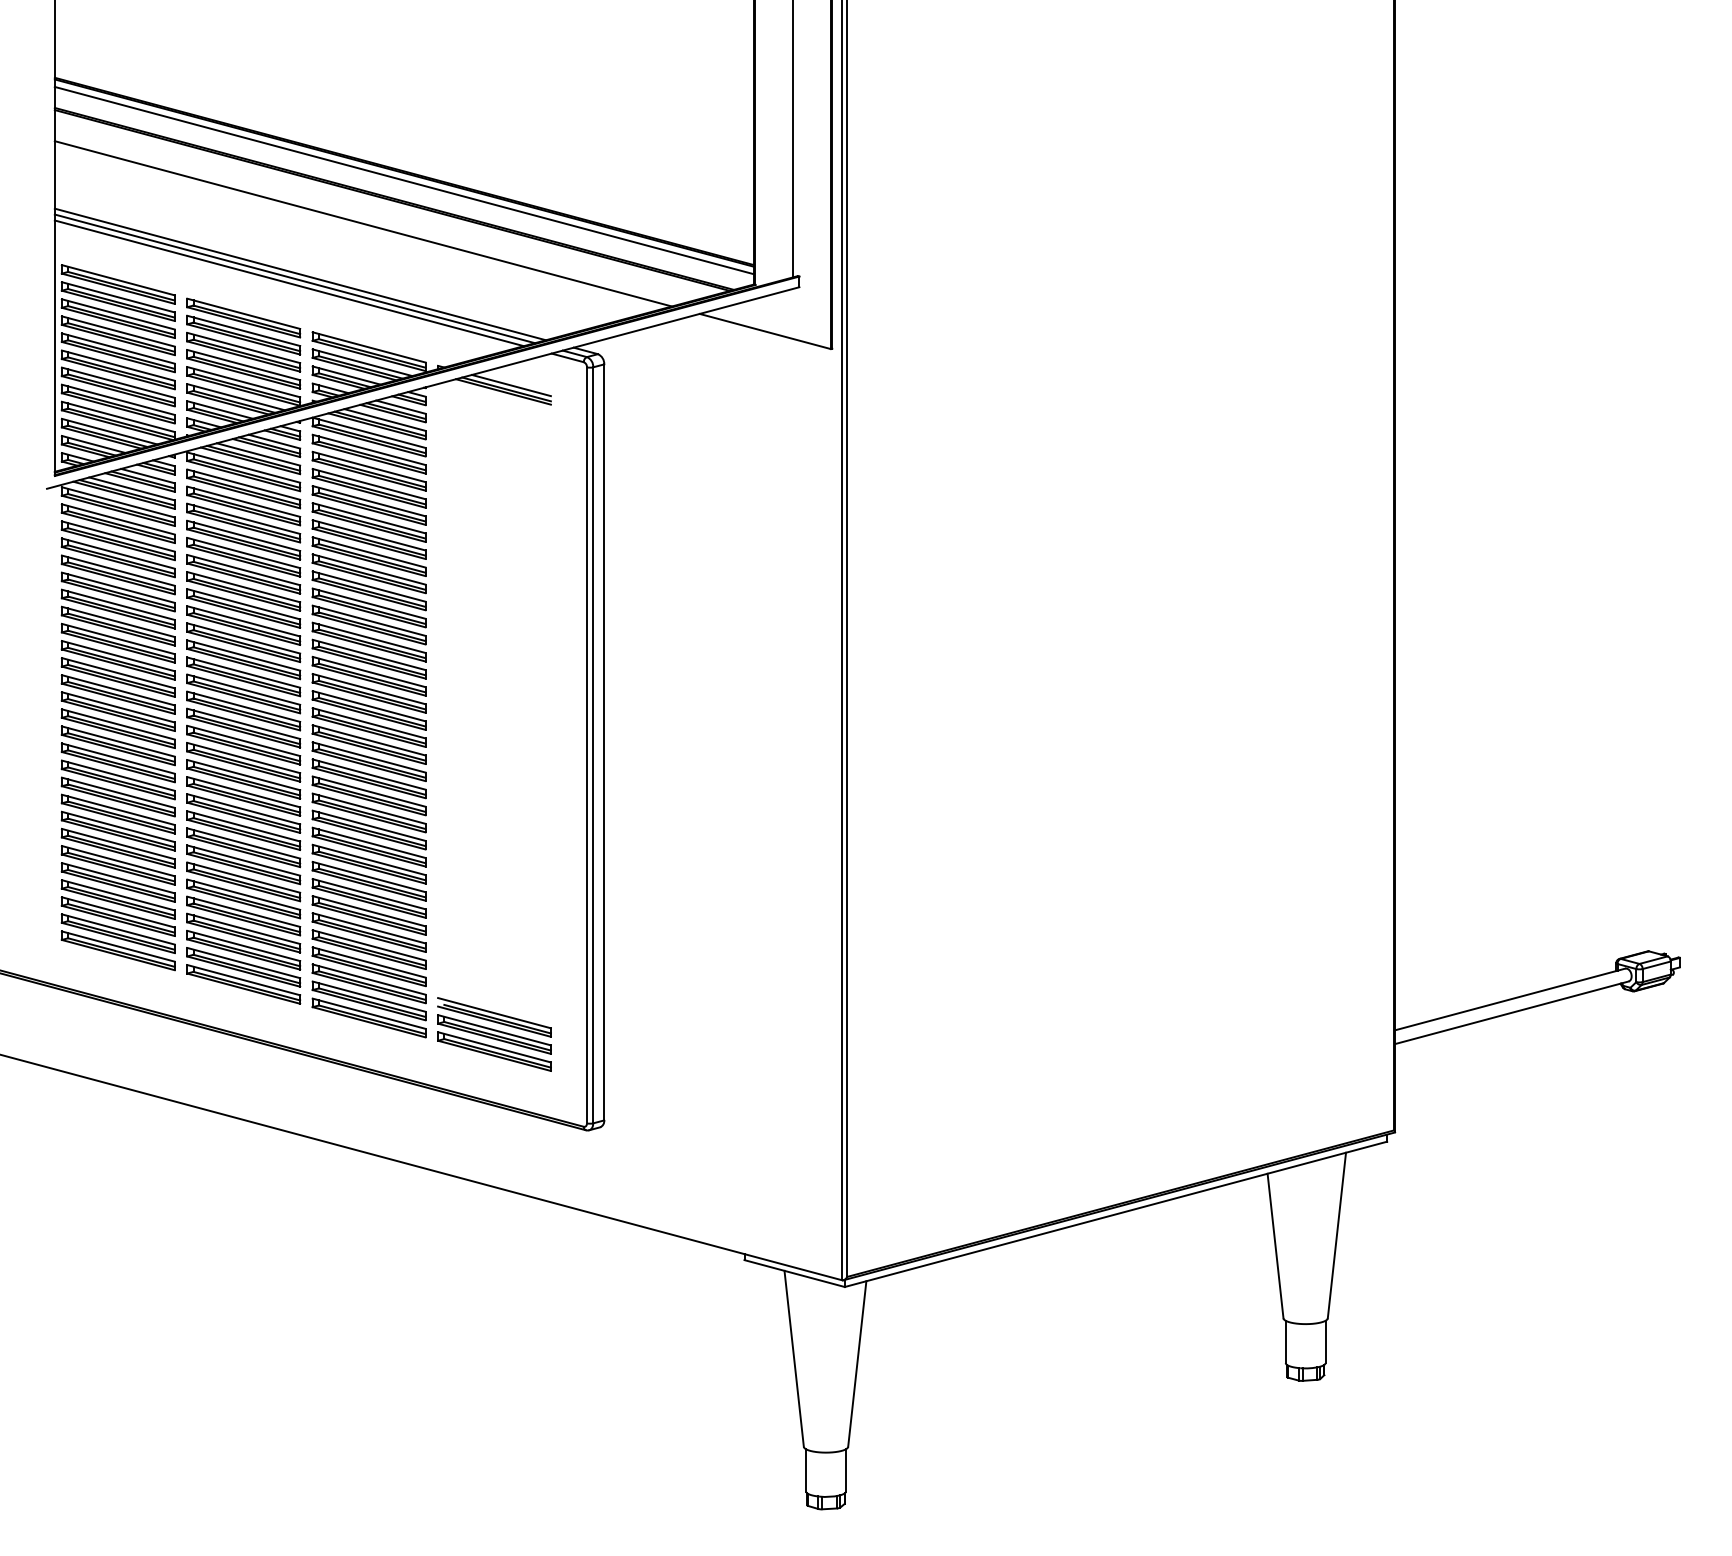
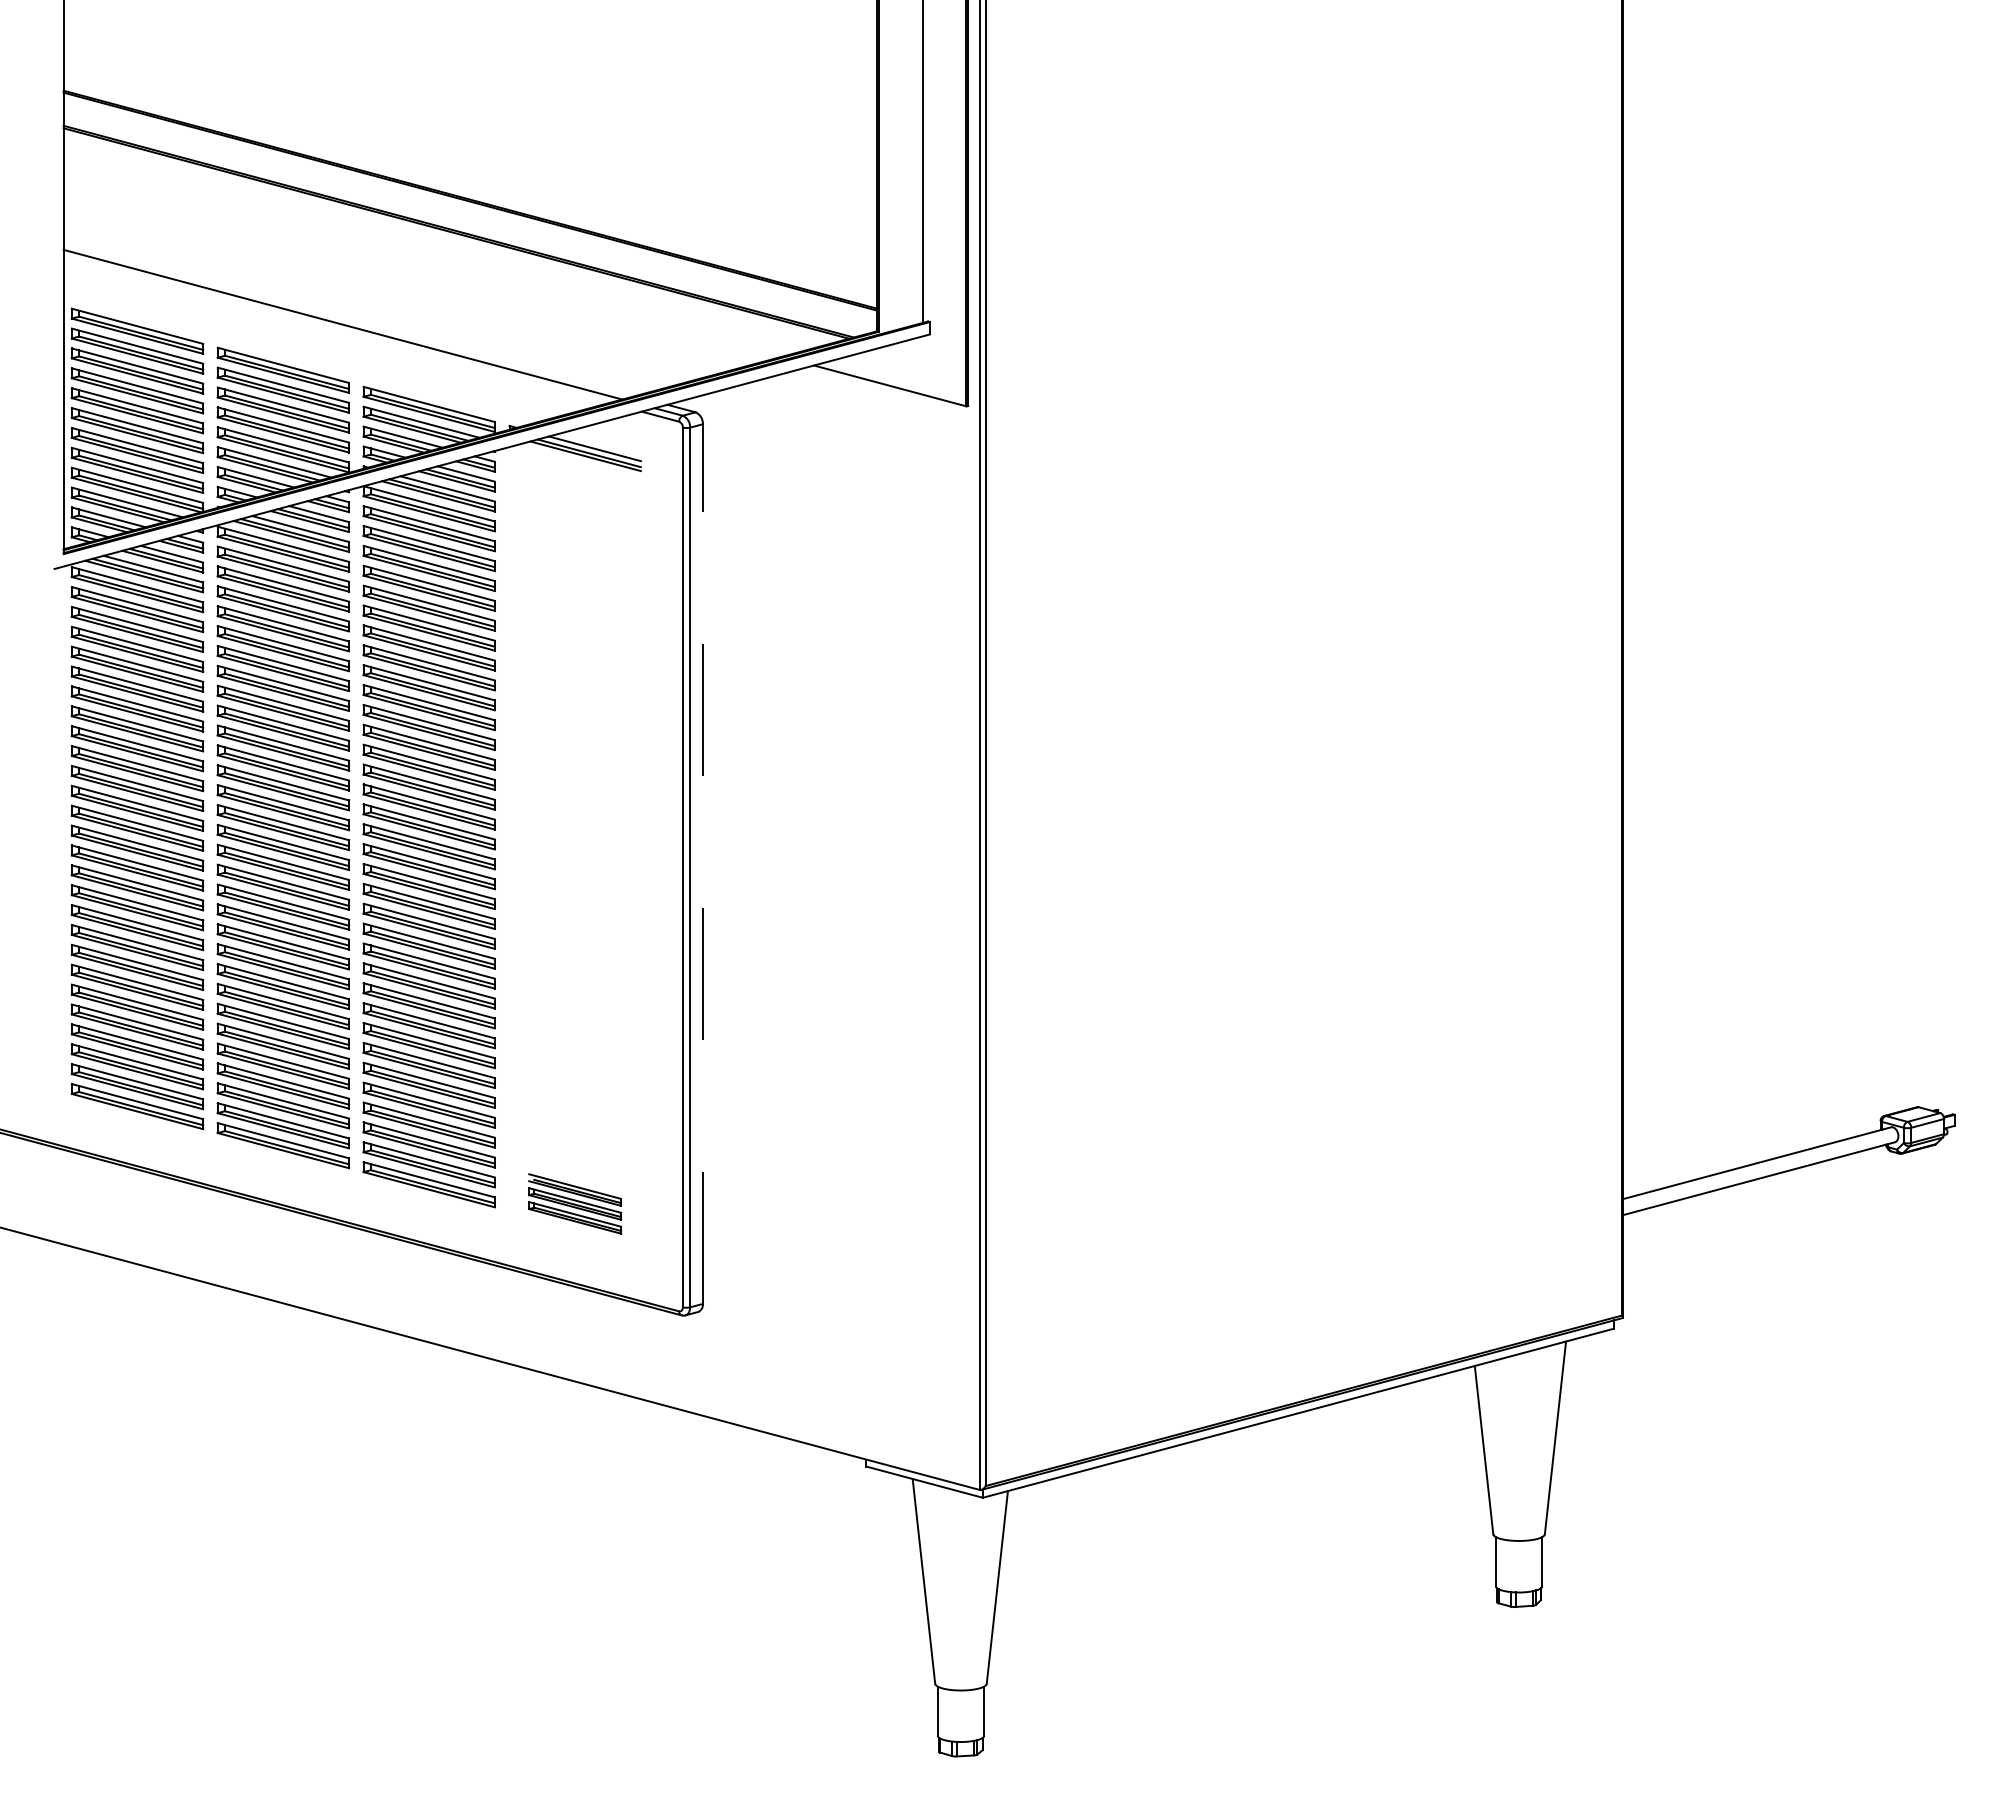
line: (404, 180) -> (470, 210), removed
line: (363, 223) -> (422, 260), removed
line: (300, 274) -> (349, 319), removed
line: (289, 282) -> (336, 329), removed
line: (603, 742) -> (702, 864), solid -> dashed
part: (493, 1034) -> (574, 1203), size x0.7

